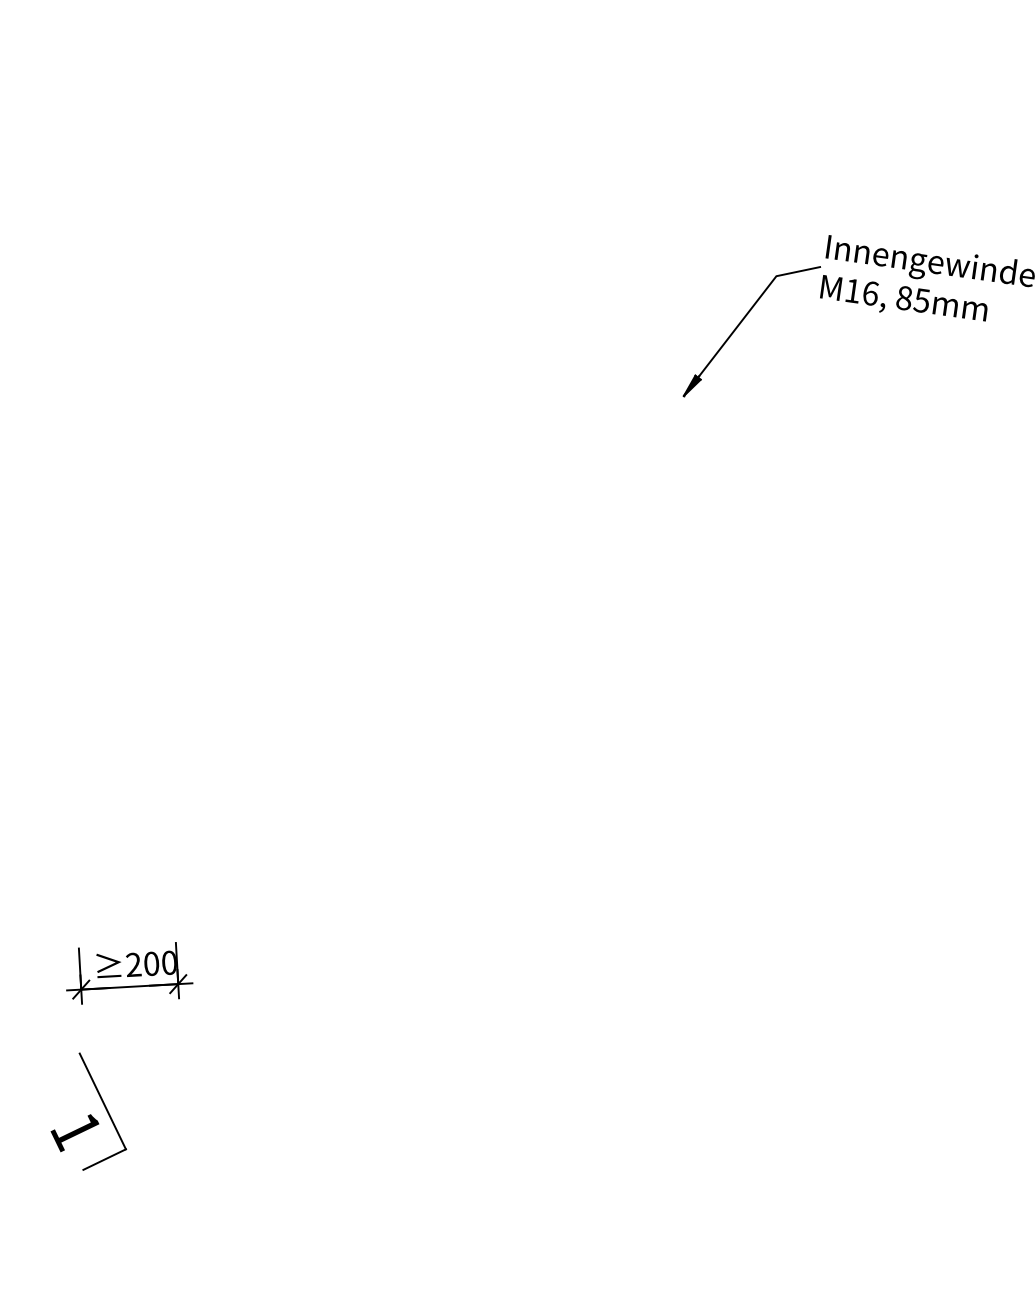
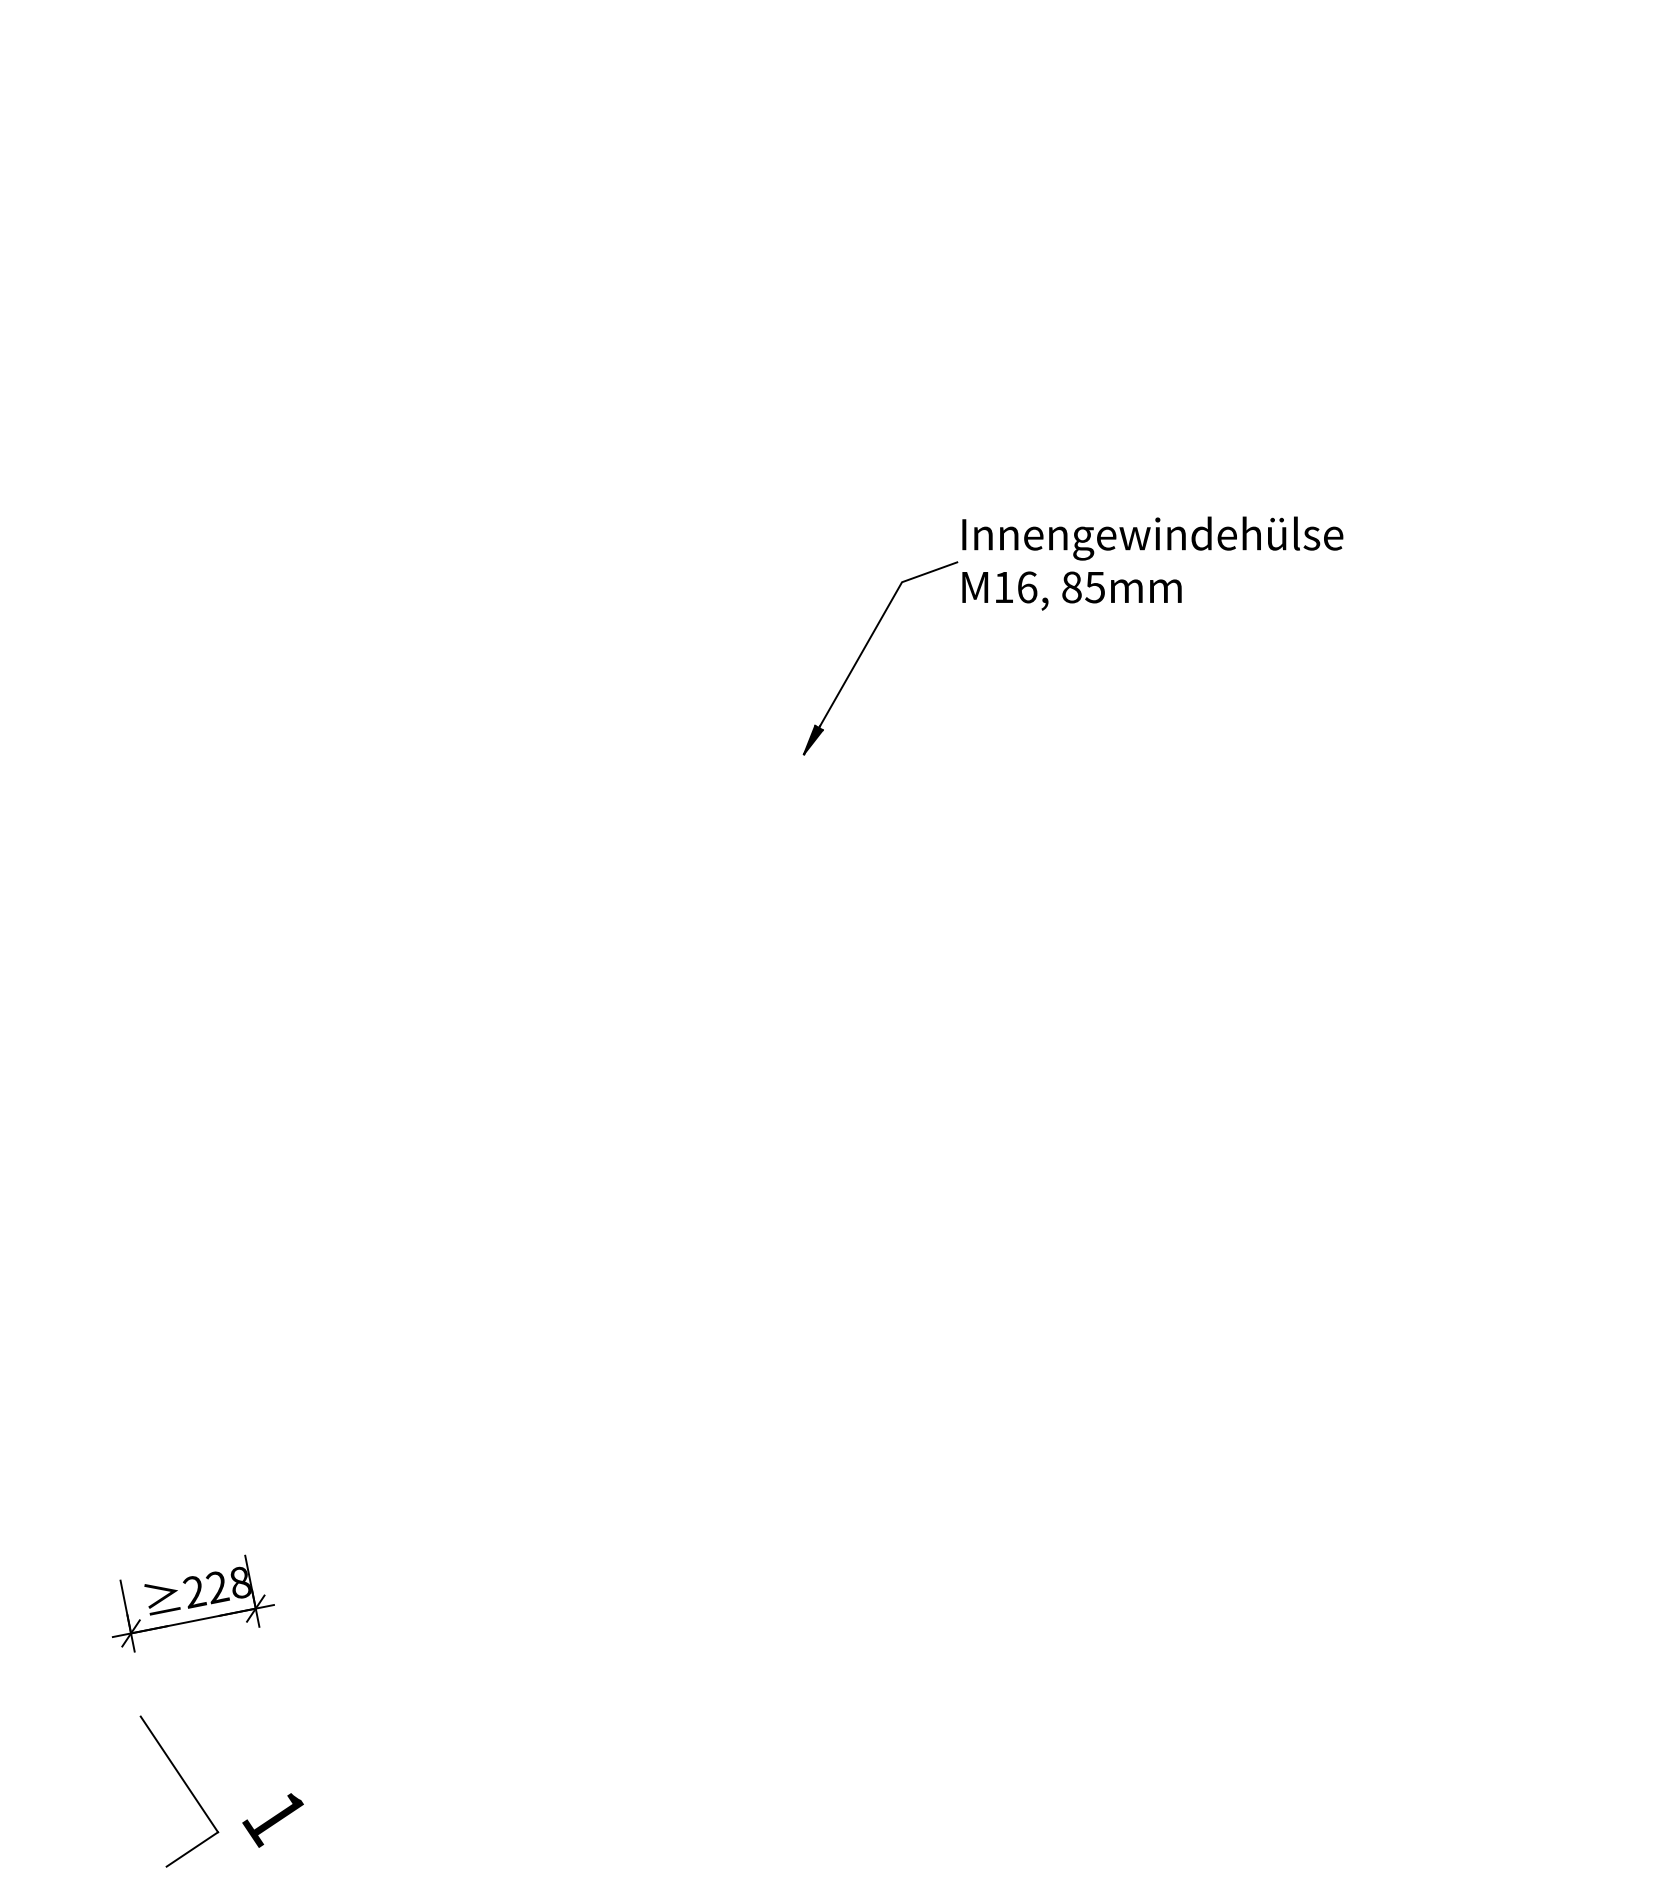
text: (160, 963) -> (228, 1585), 200 -> 228
text: (73, 1132) -> (272, 1820), moved

